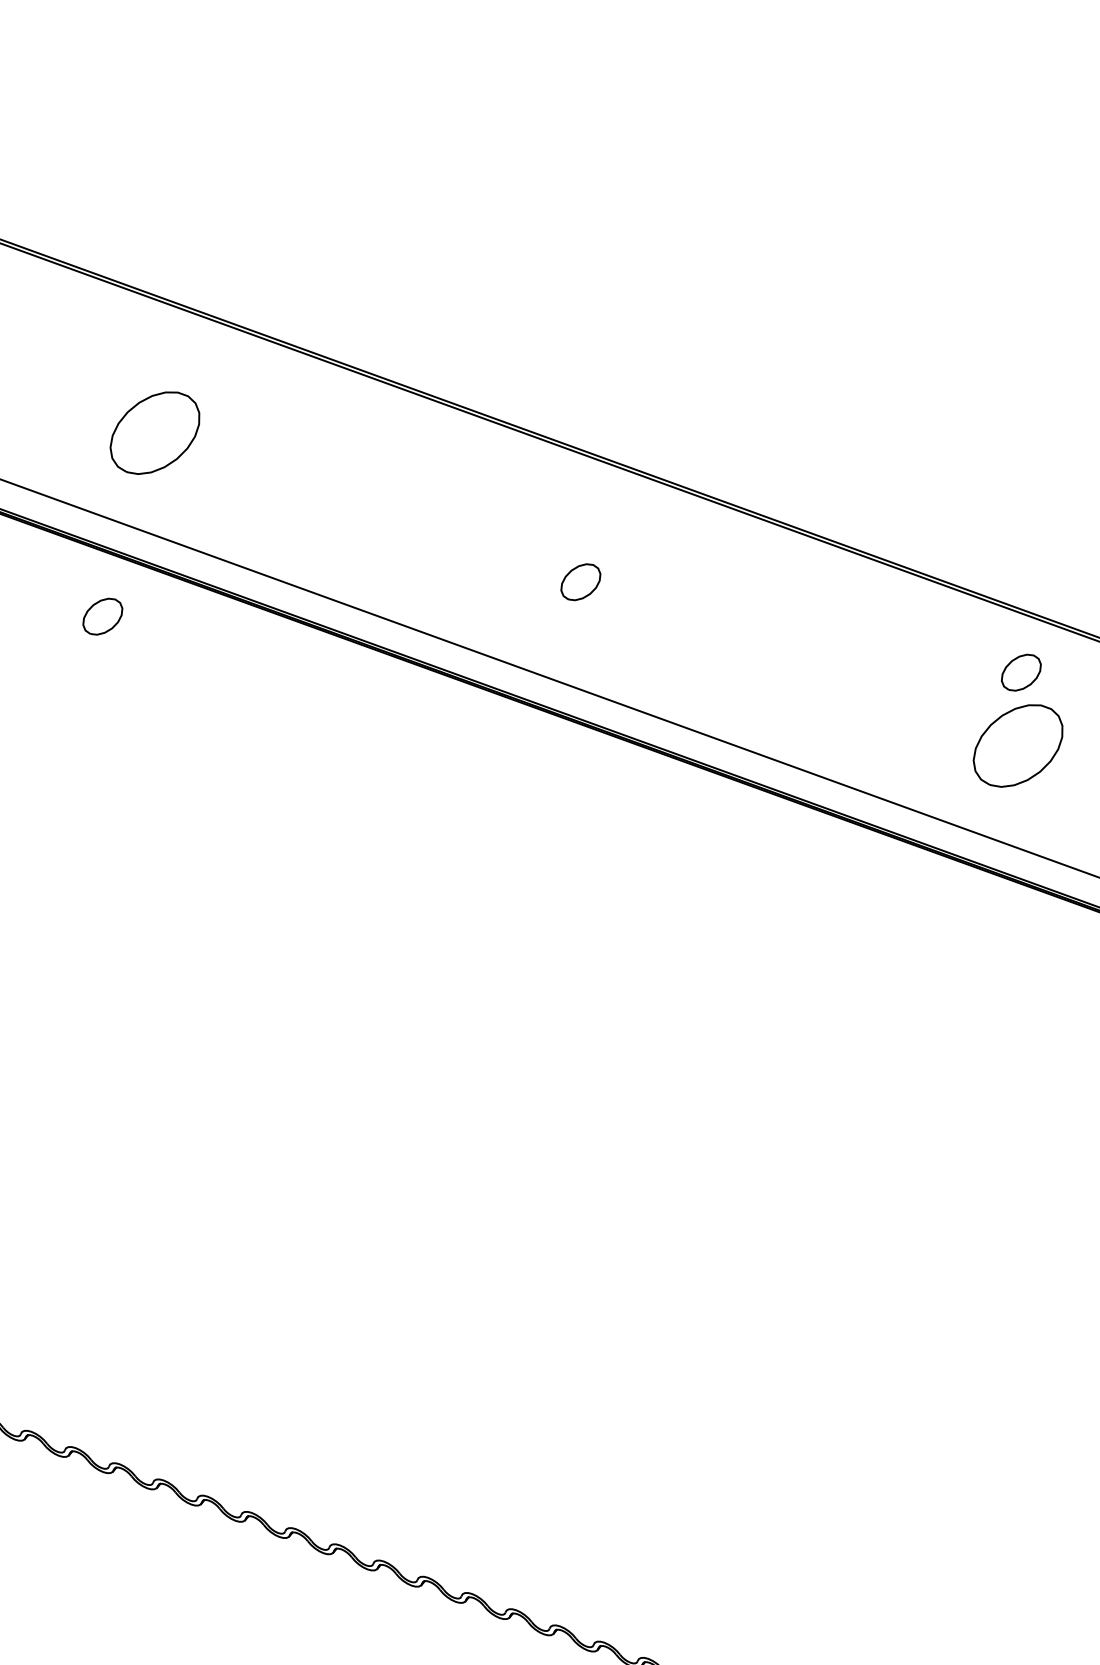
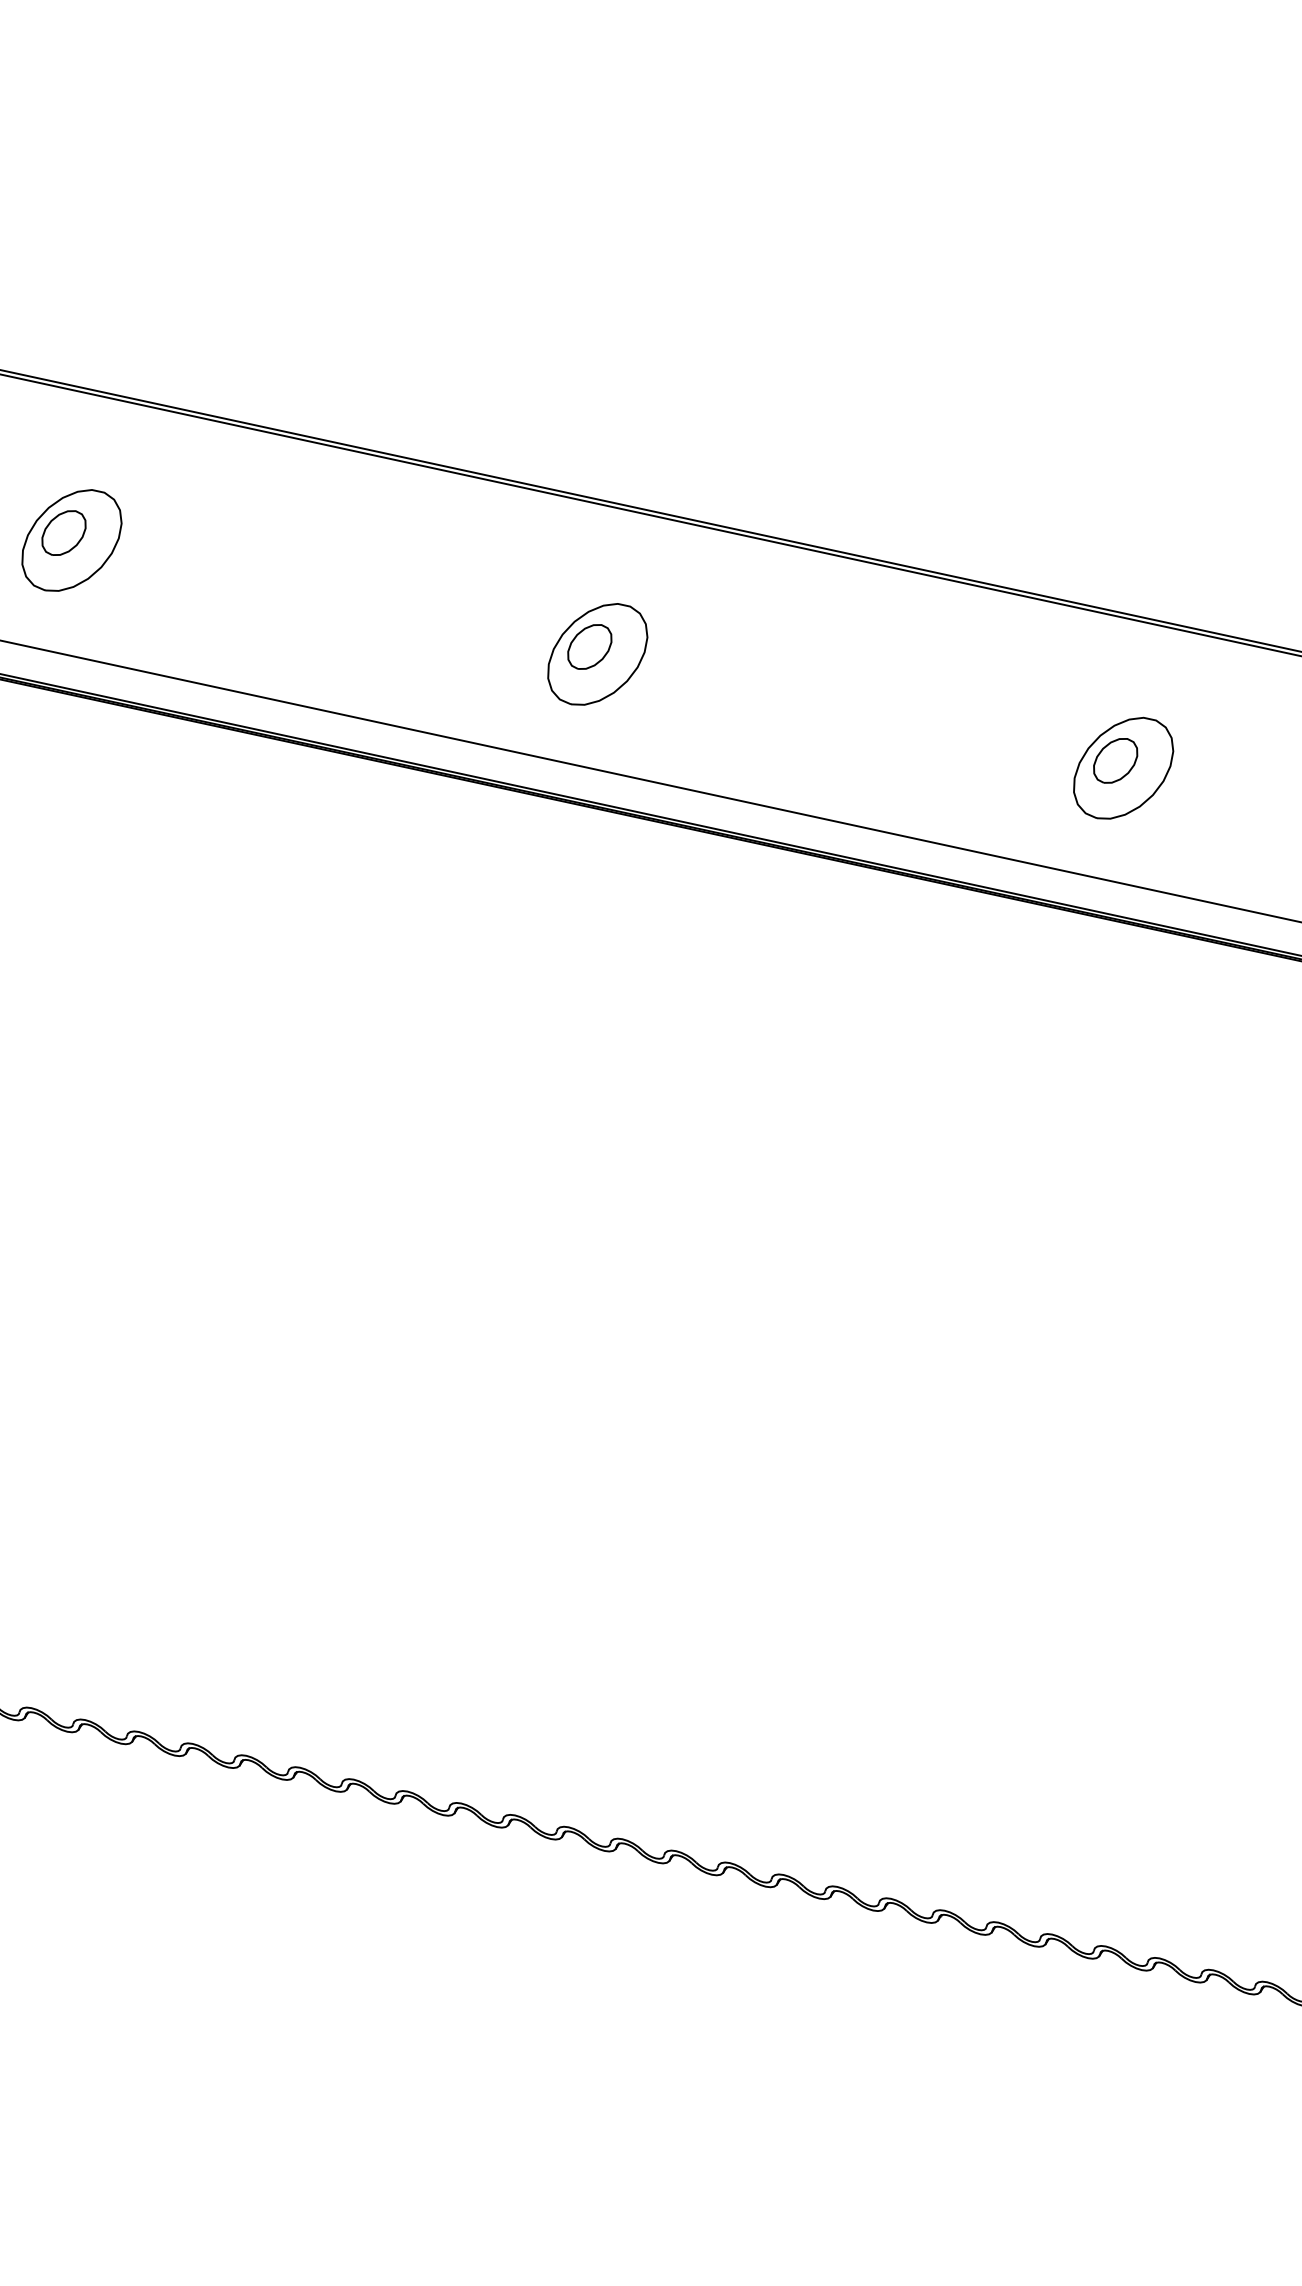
part: (586, 589) -> (597, 654), added
part: (102, 616) -> (63, 532), moved
part: (1021, 672) -> (1115, 760), moved

